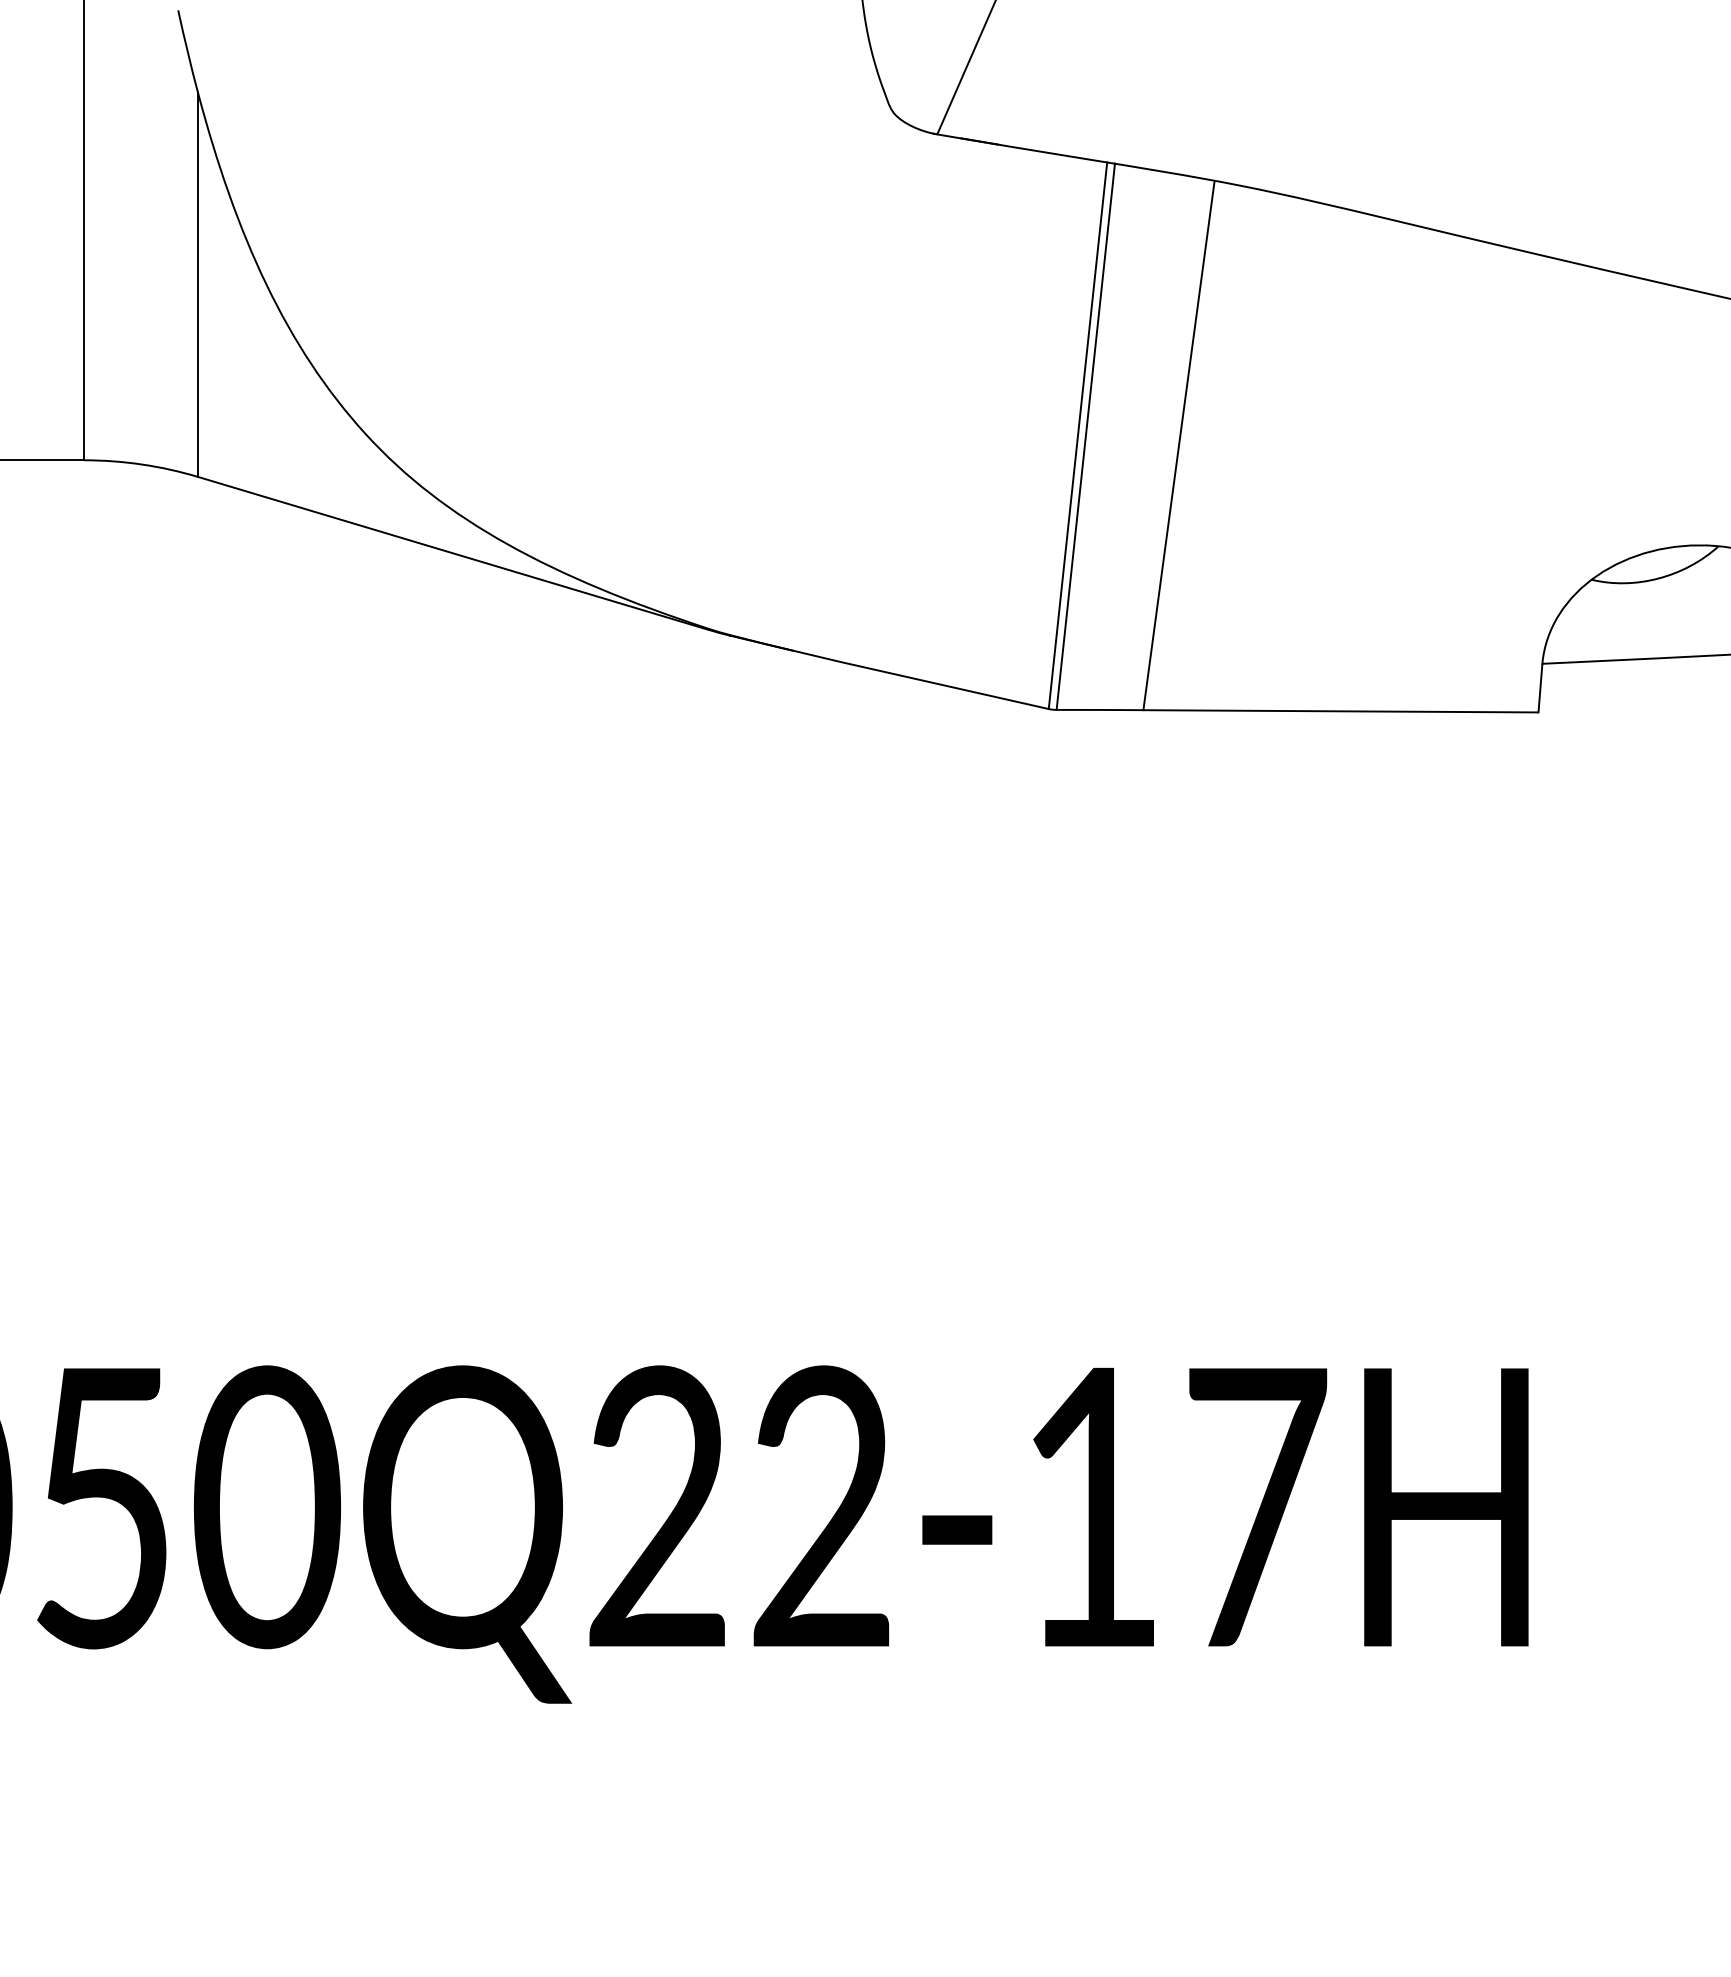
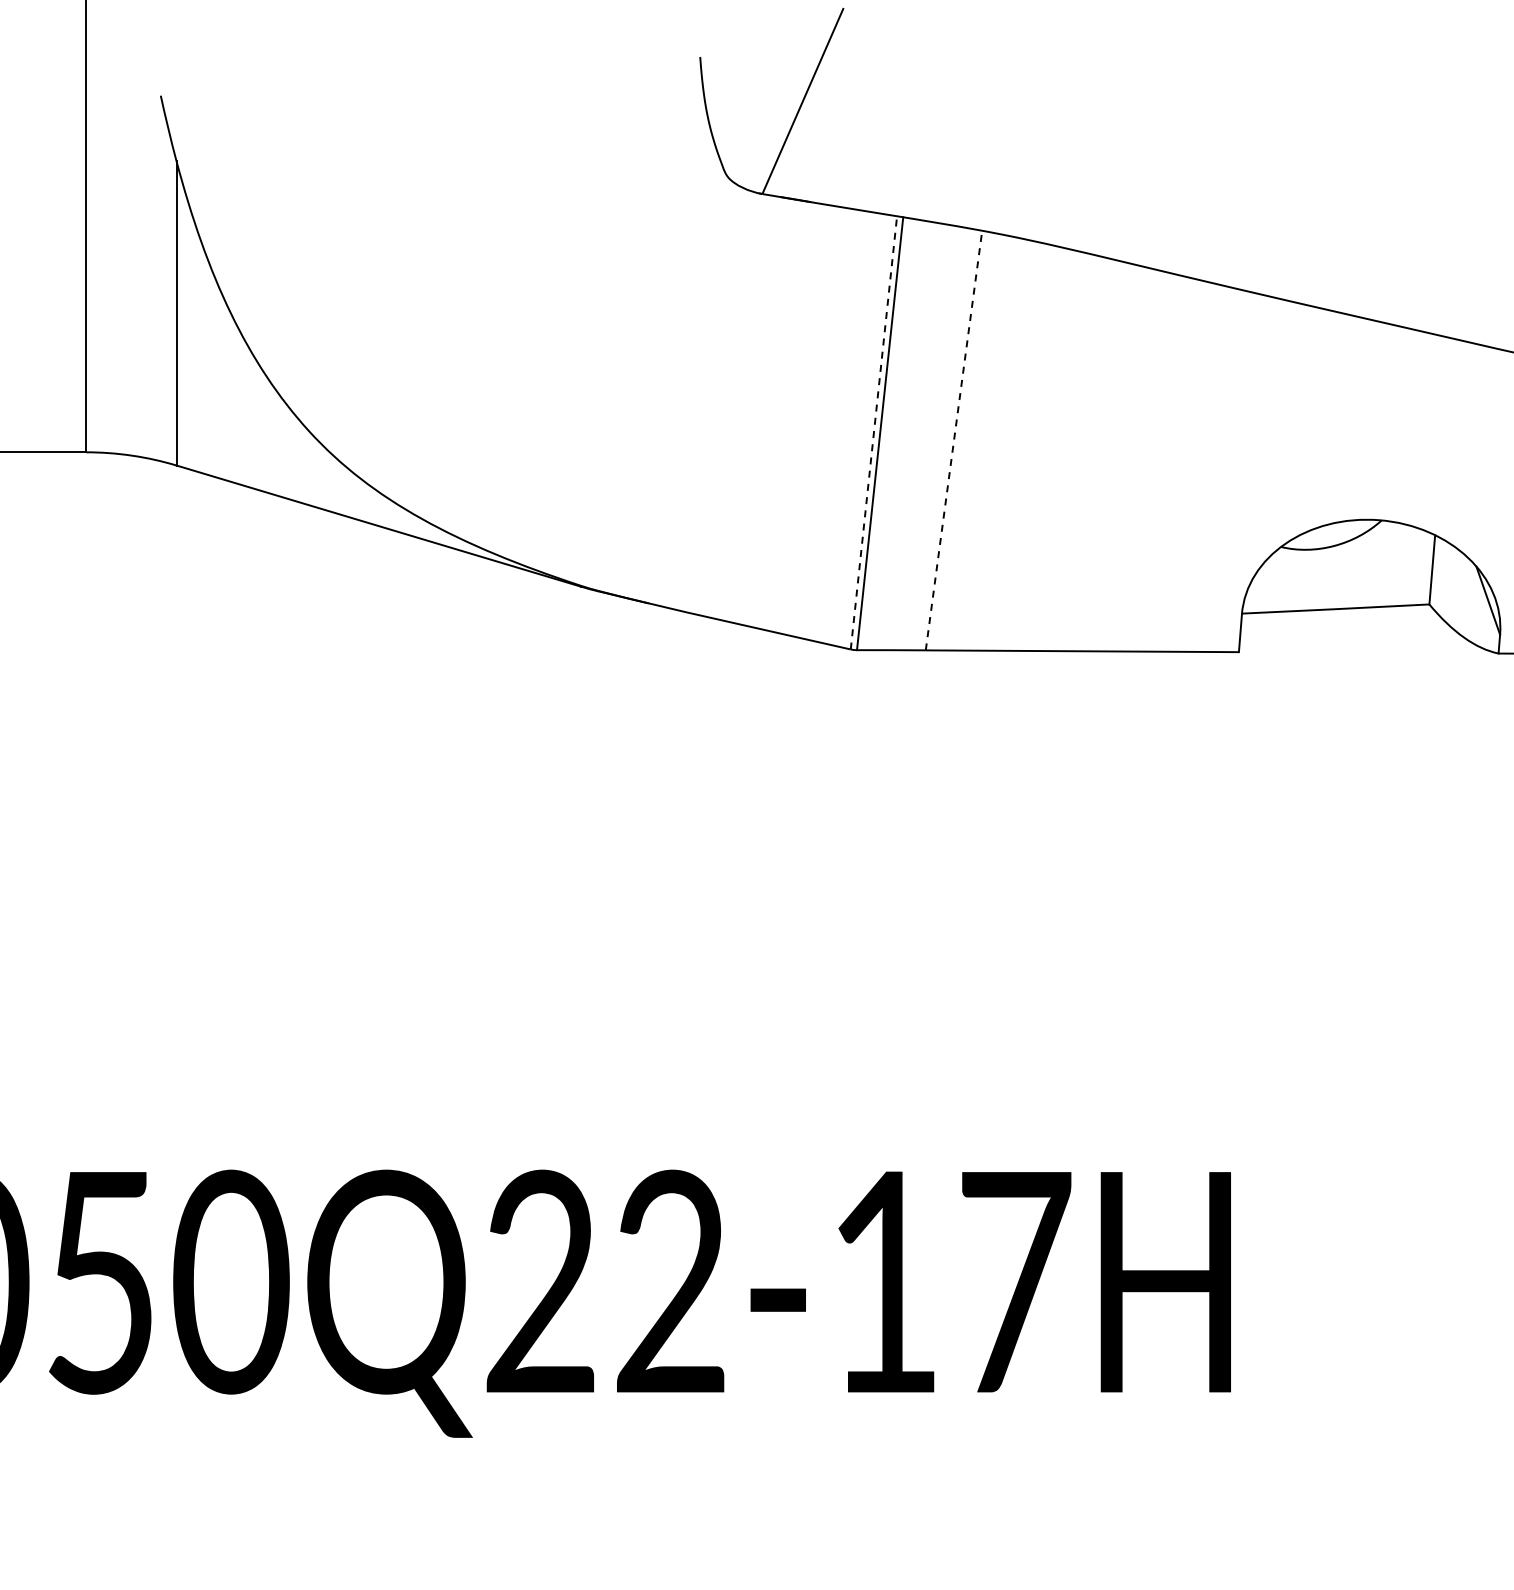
line: (1077, 435) -> (873, 432), solid -> dashed
line: (1178, 446) -> (953, 441), solid -> dashed

